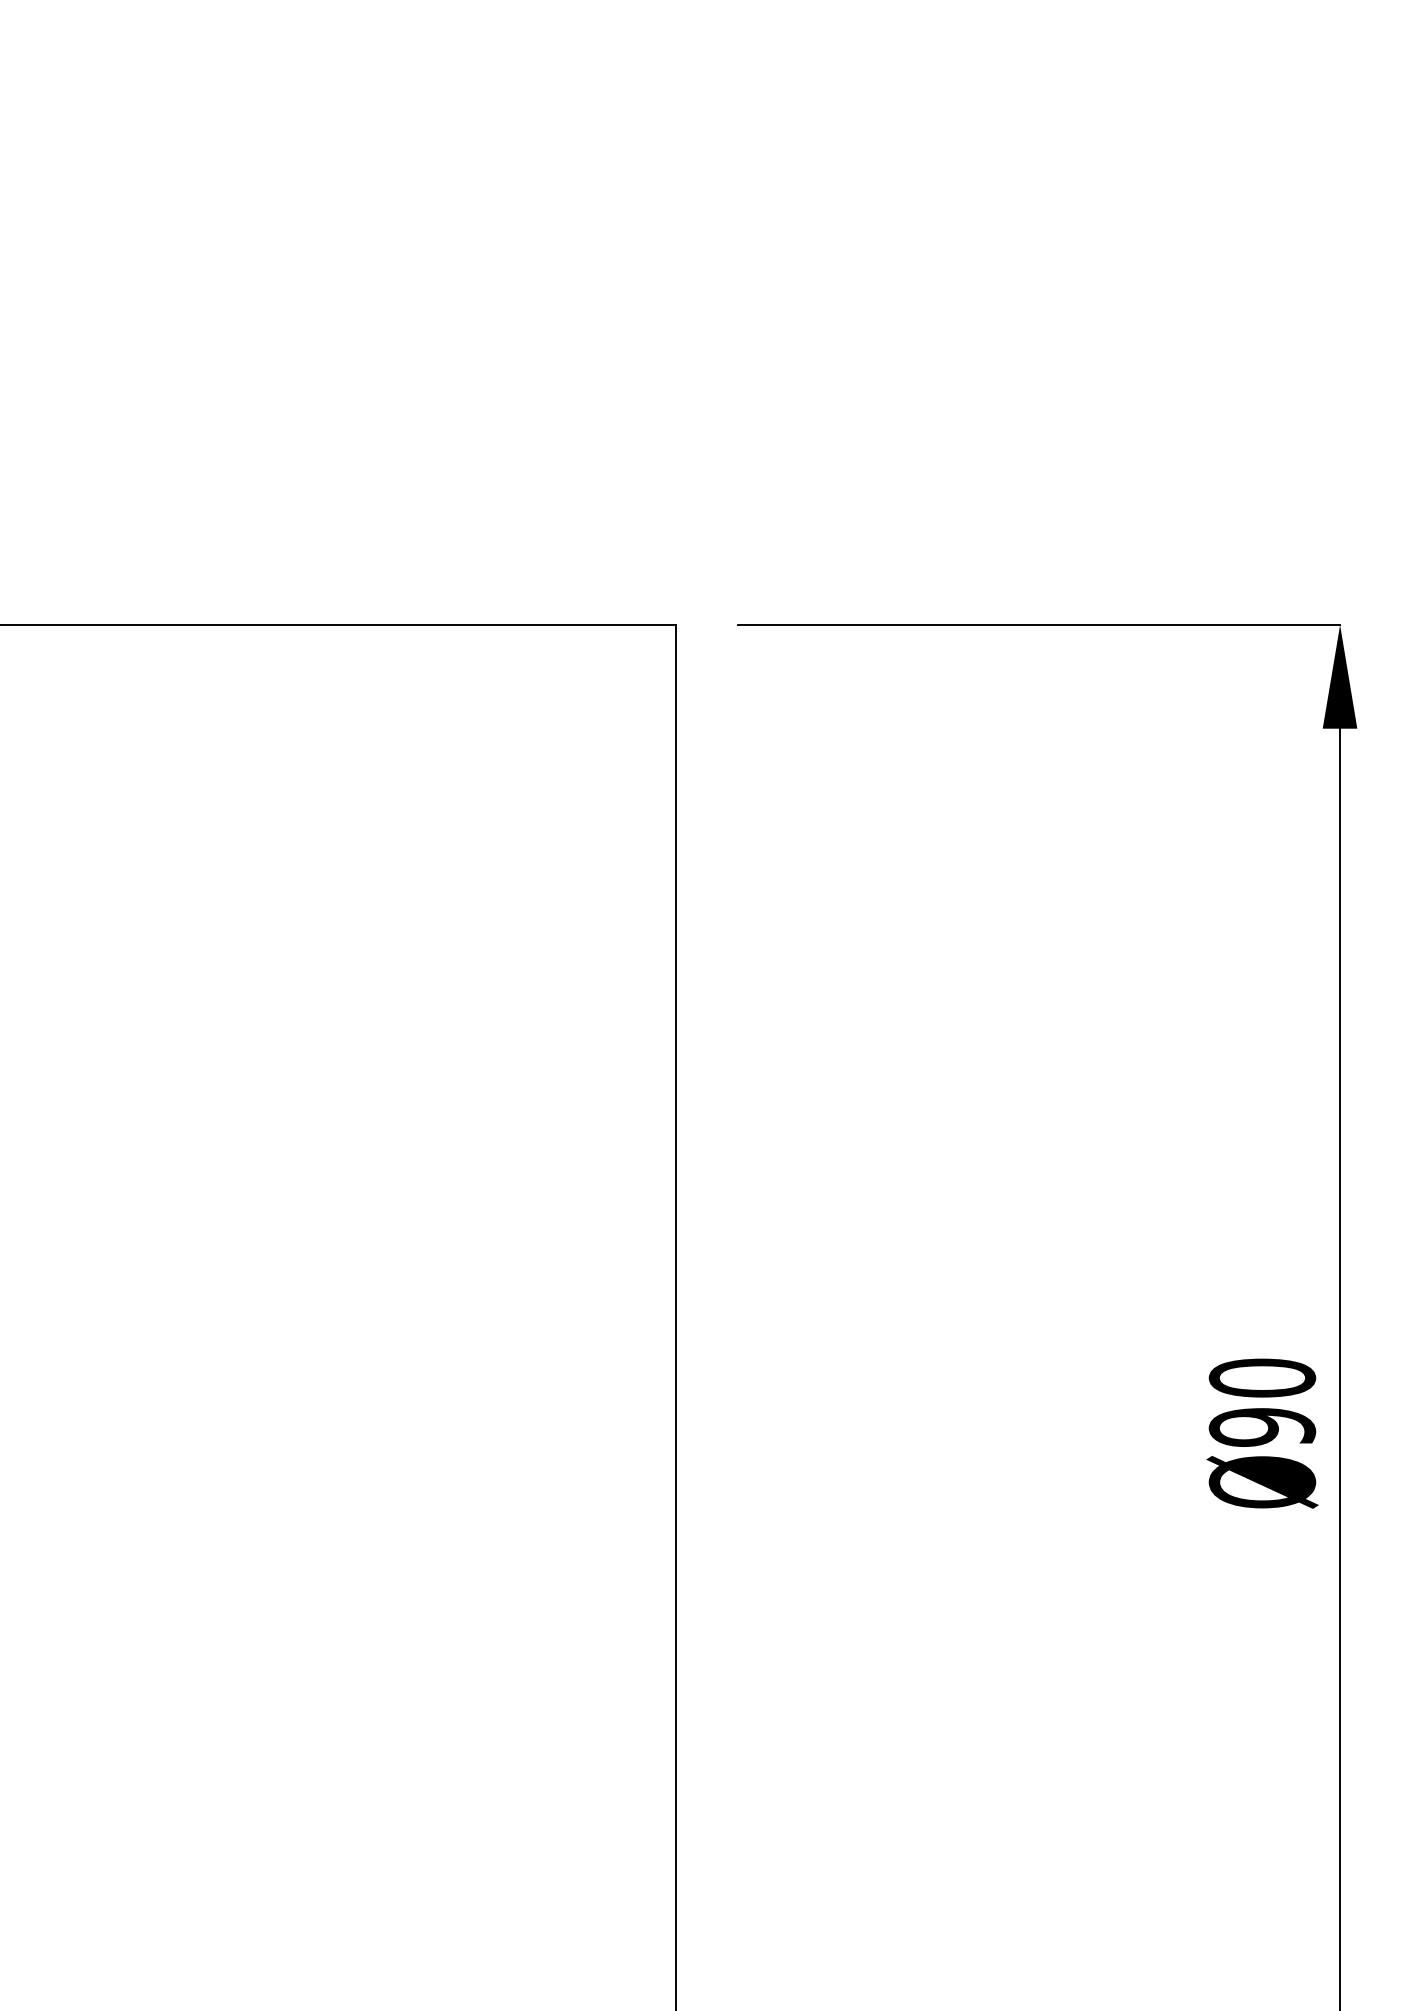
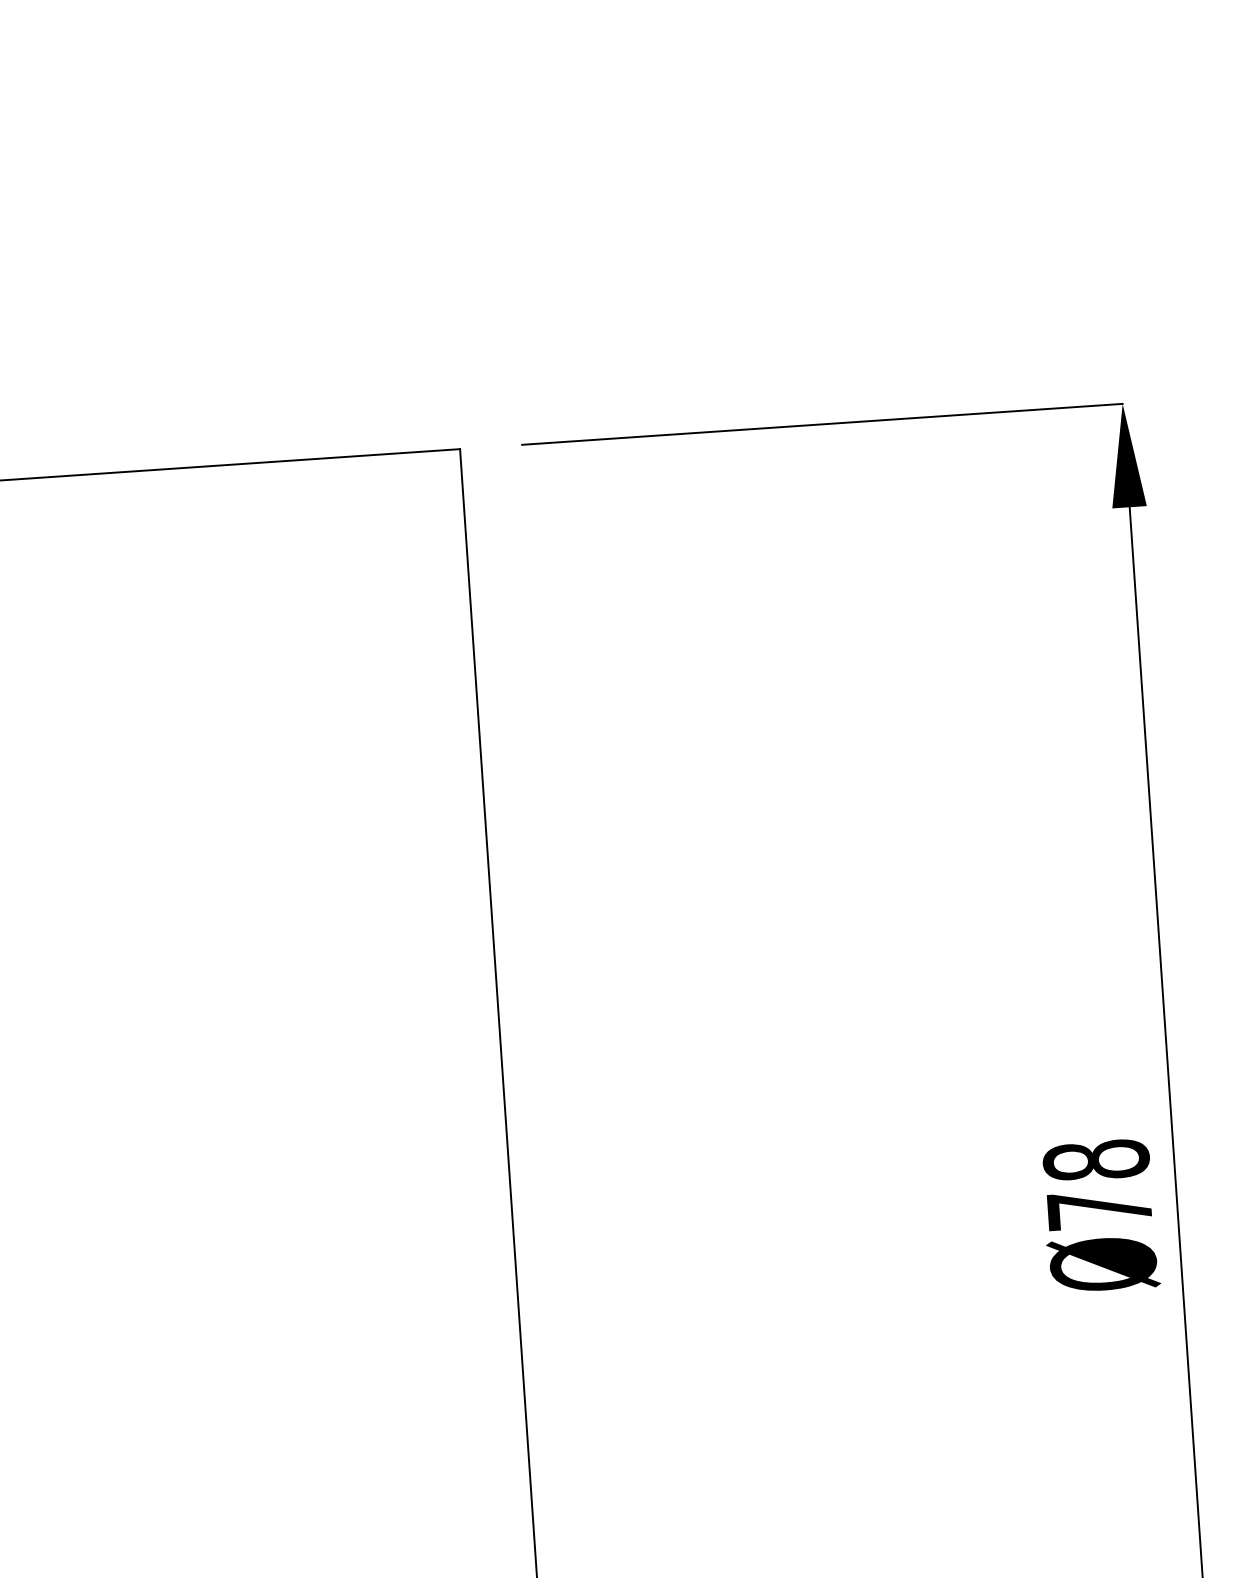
text: (1262, 1402) -> (1098, 1184), Ø90 -> Ø78

